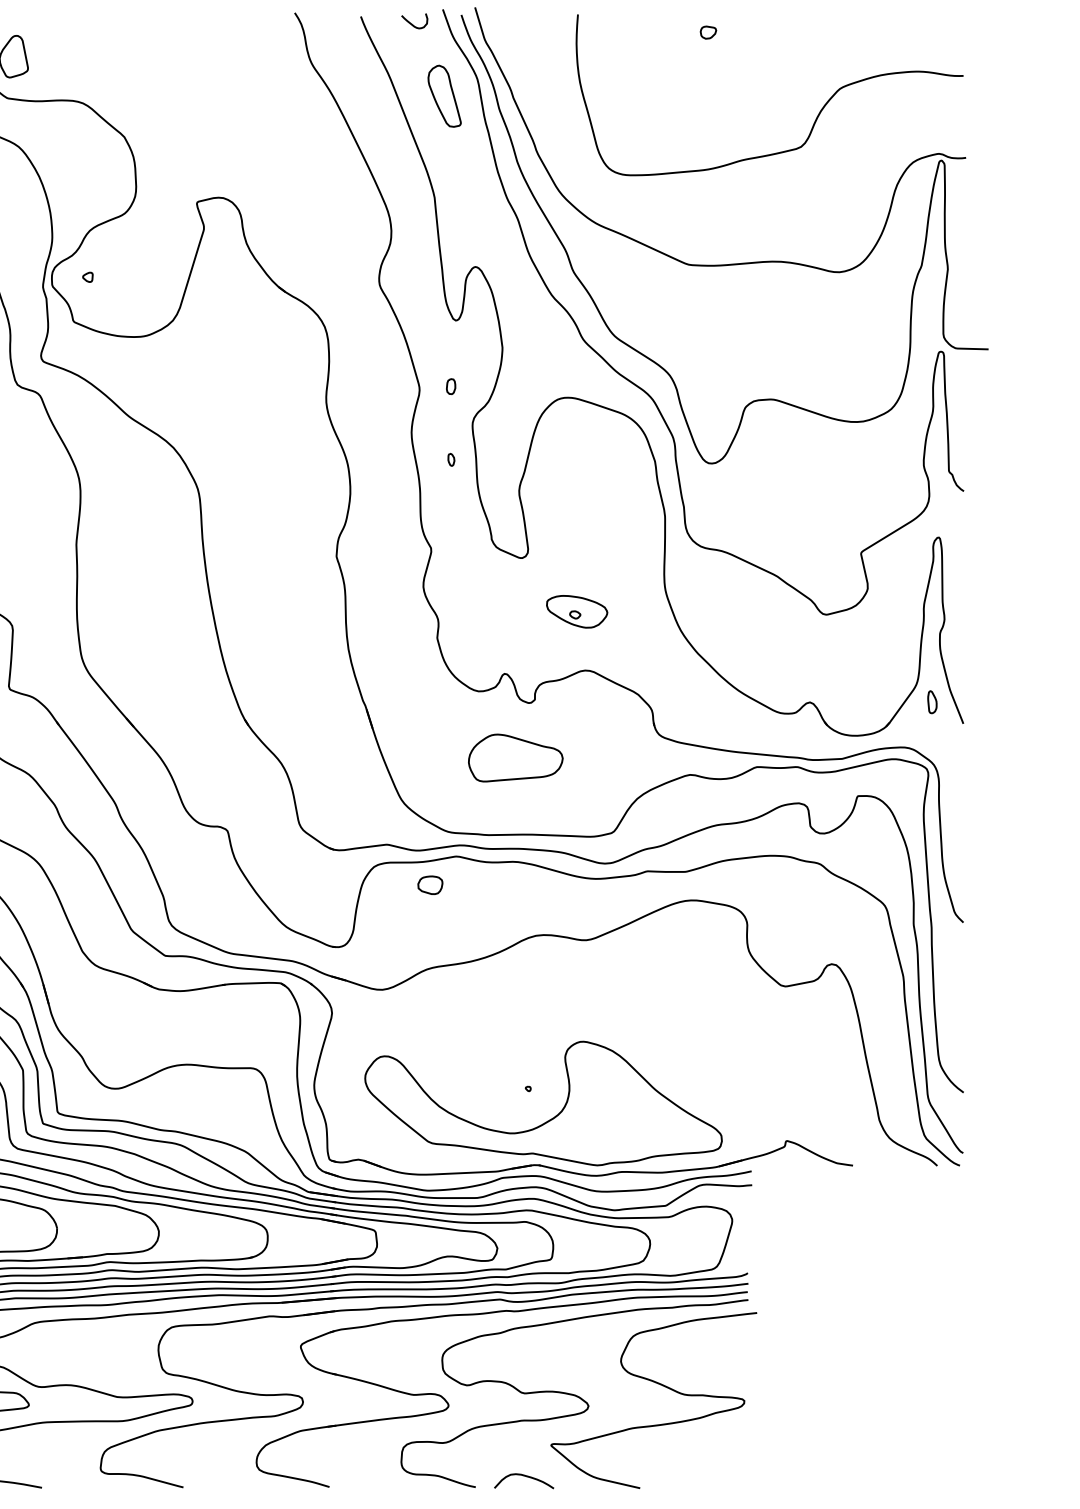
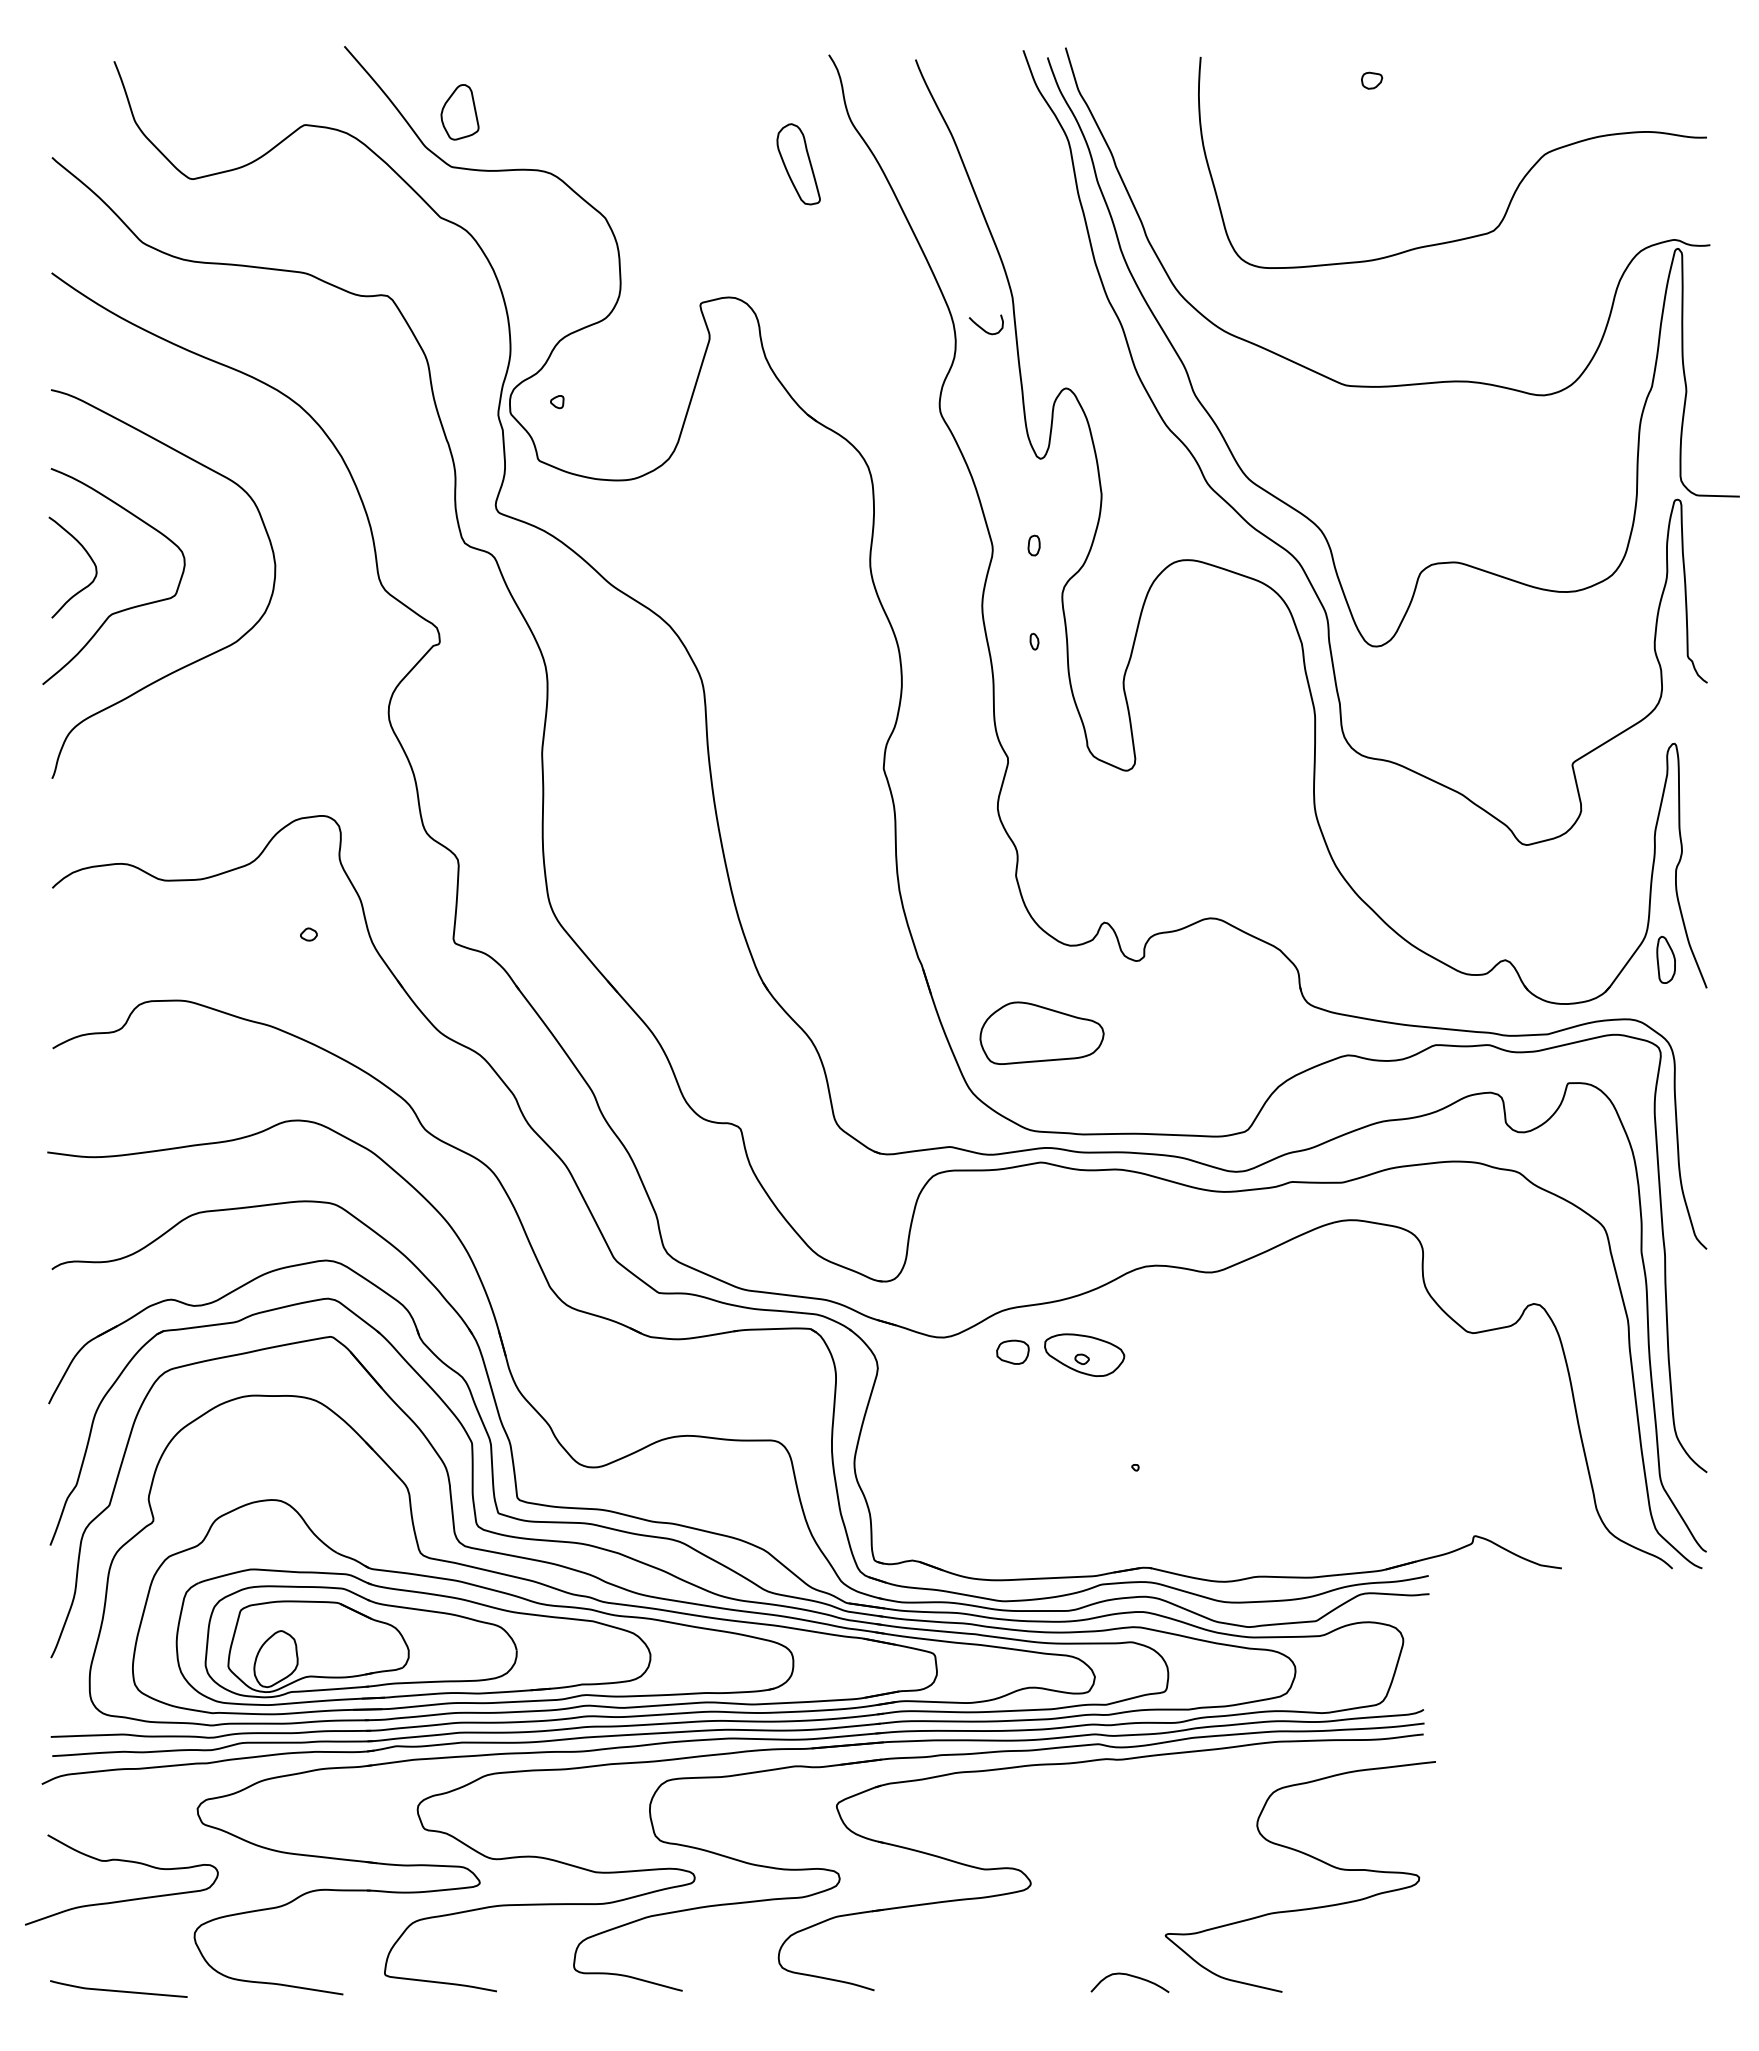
curve: (411, 23) -> (982, 327), moved
part: (444, 96) -> (798, 164), moved
part: (577, 611) -> (1084, 1354), moved
part: (931, 701) -> (1665, 959), size x1.6
part: (515, 757) -> (1041, 1032), moved
part: (430, 884) -> (1012, 1351), moved
part: (554, 1116) -> (1170, 1503), removed
curve: (574, 1394) -> (1195, 1868), removed

